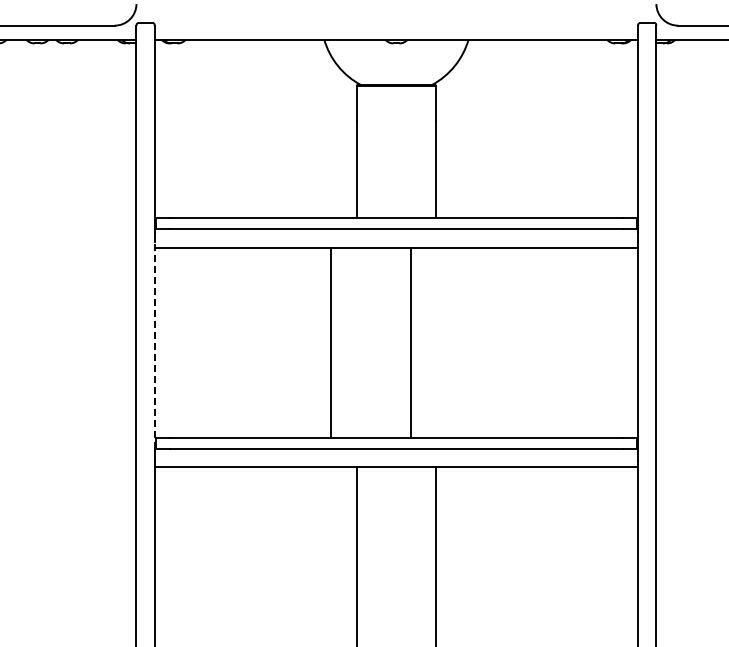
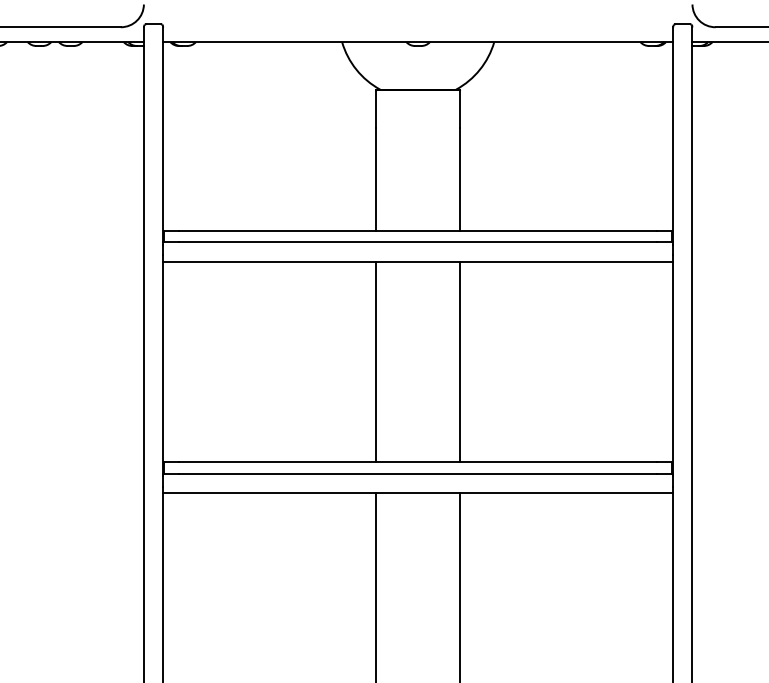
line: (330, 342) -> (376, 361), moved
line: (410, 342) -> (459, 361), moved
line: (154, 345) -> (162, 364), dashed -> solid

